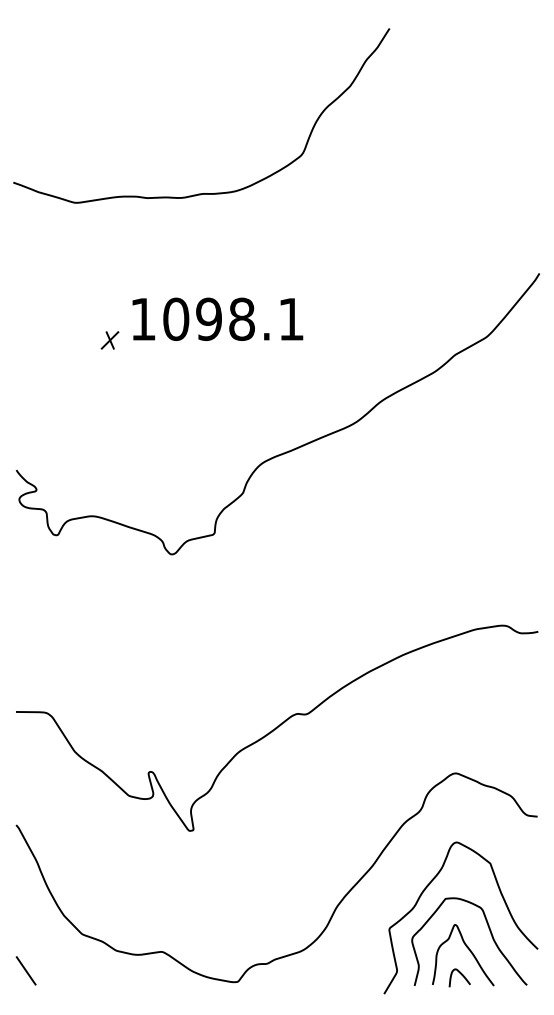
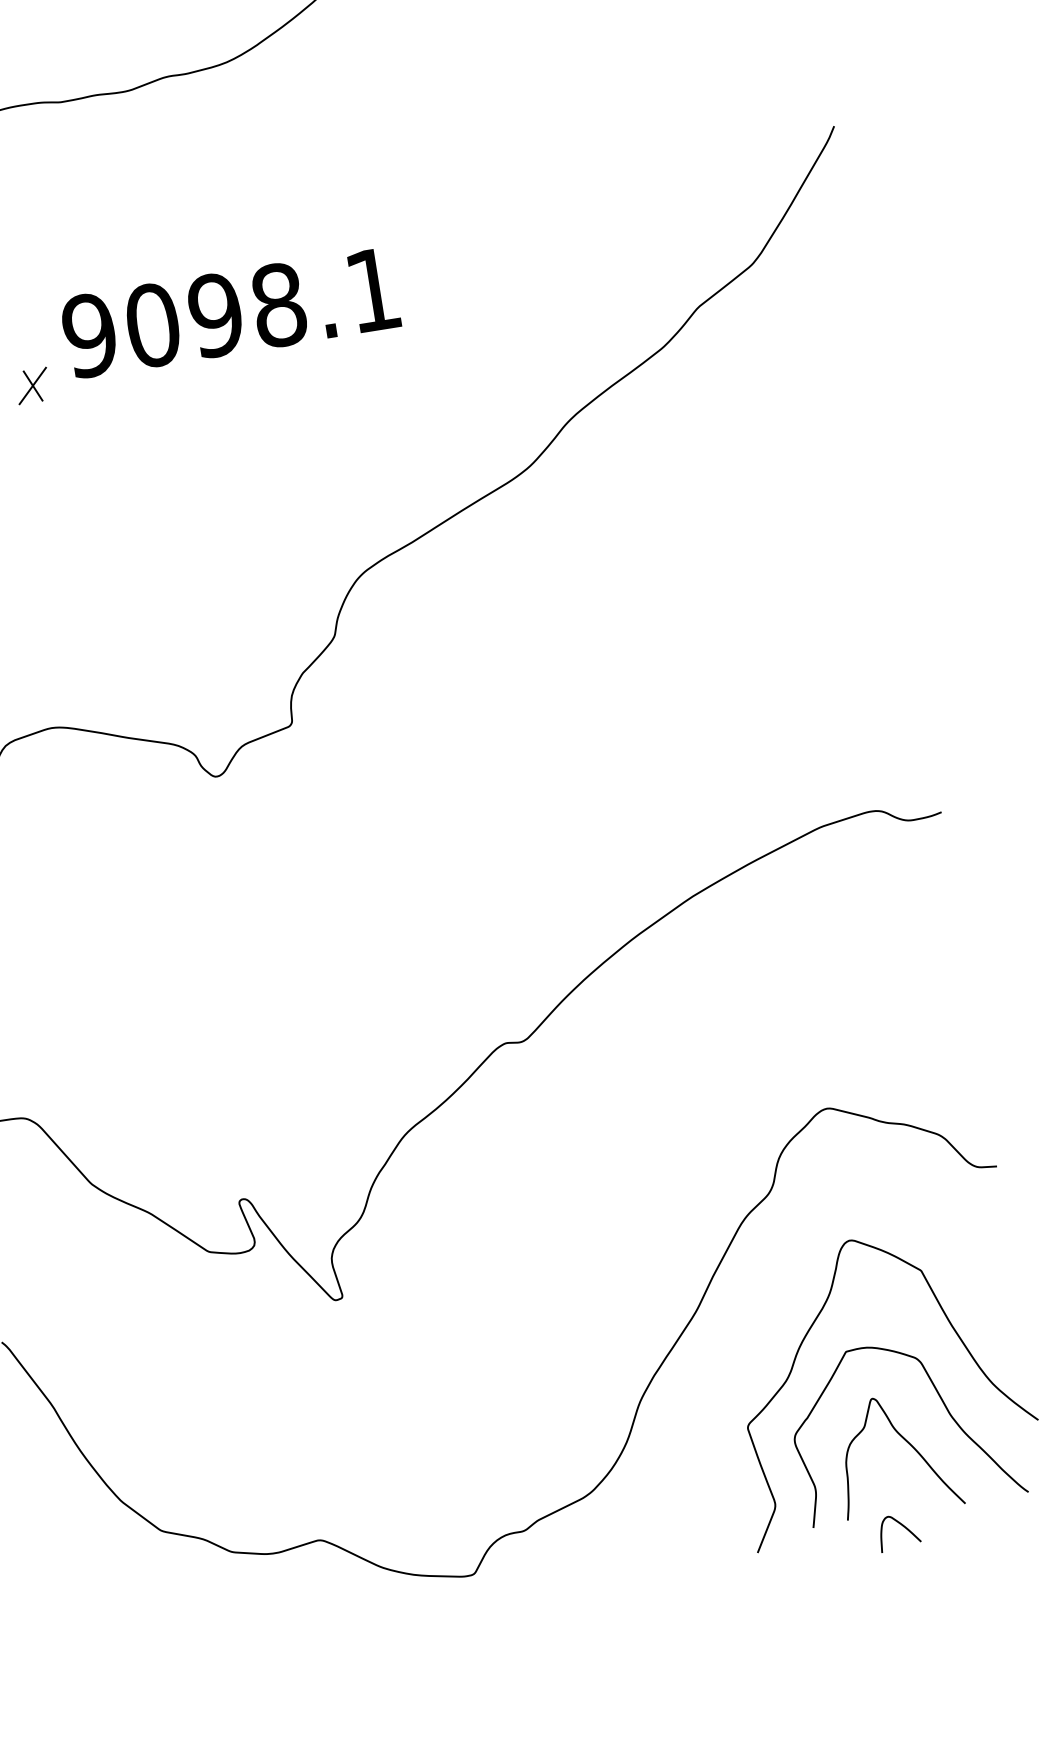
text: (143, 319) -> (90, 335), 1098.1 -> 9098.1
line: (25, 970) -> (64, 1617), removed
curve: (461, 975) -> (901, 1526), moved

